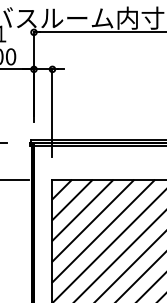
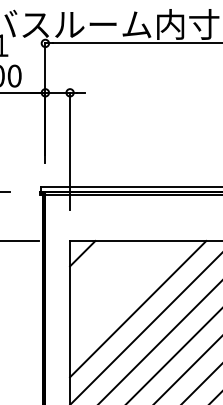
line: (72, 200) -> (96, 267), removed
line: (82, 210) -> (110, 281), removed
line: (92, 220) -> (123, 294), removed

